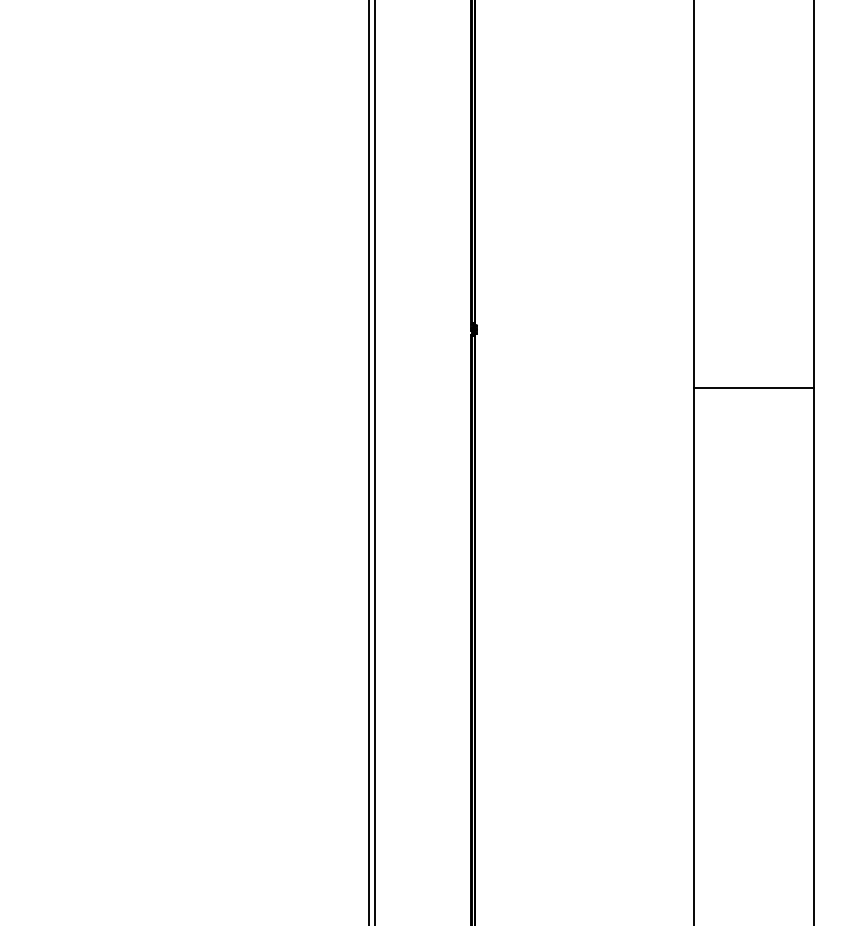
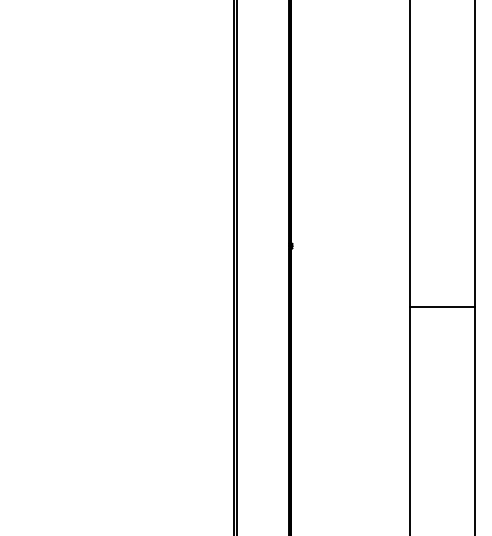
line: (752, 387) -> (441, 306), moved

